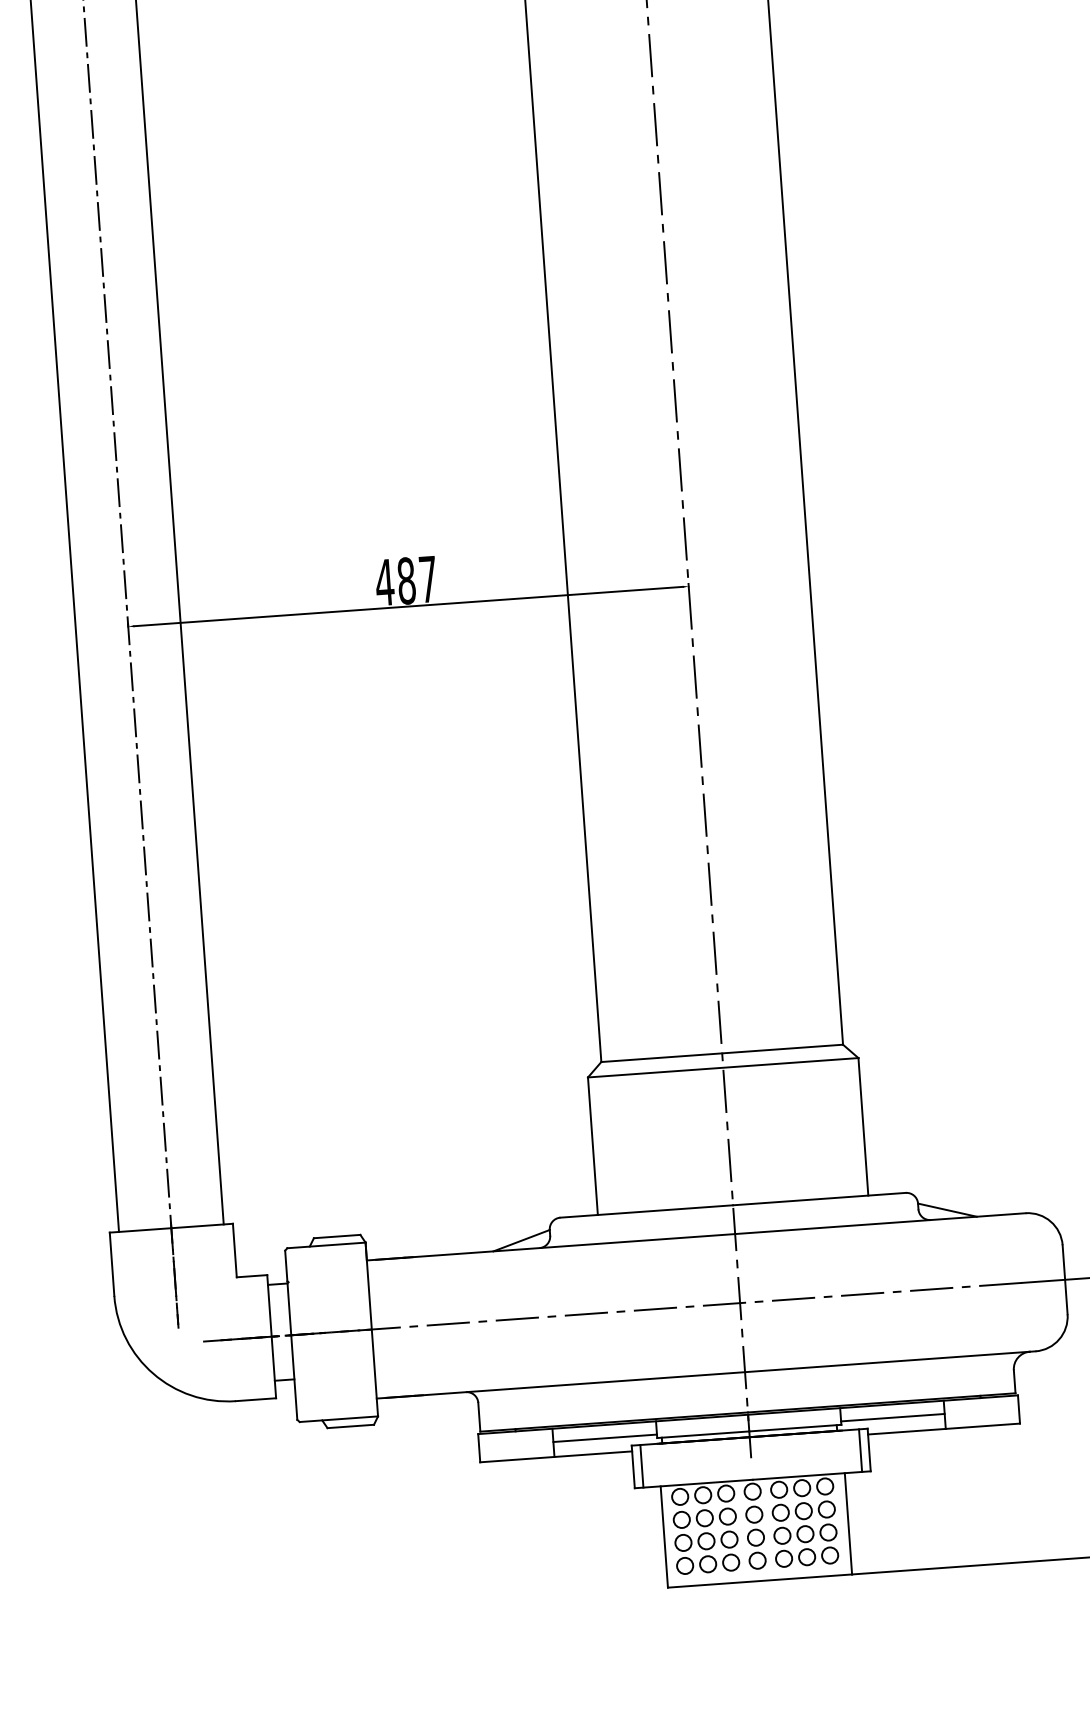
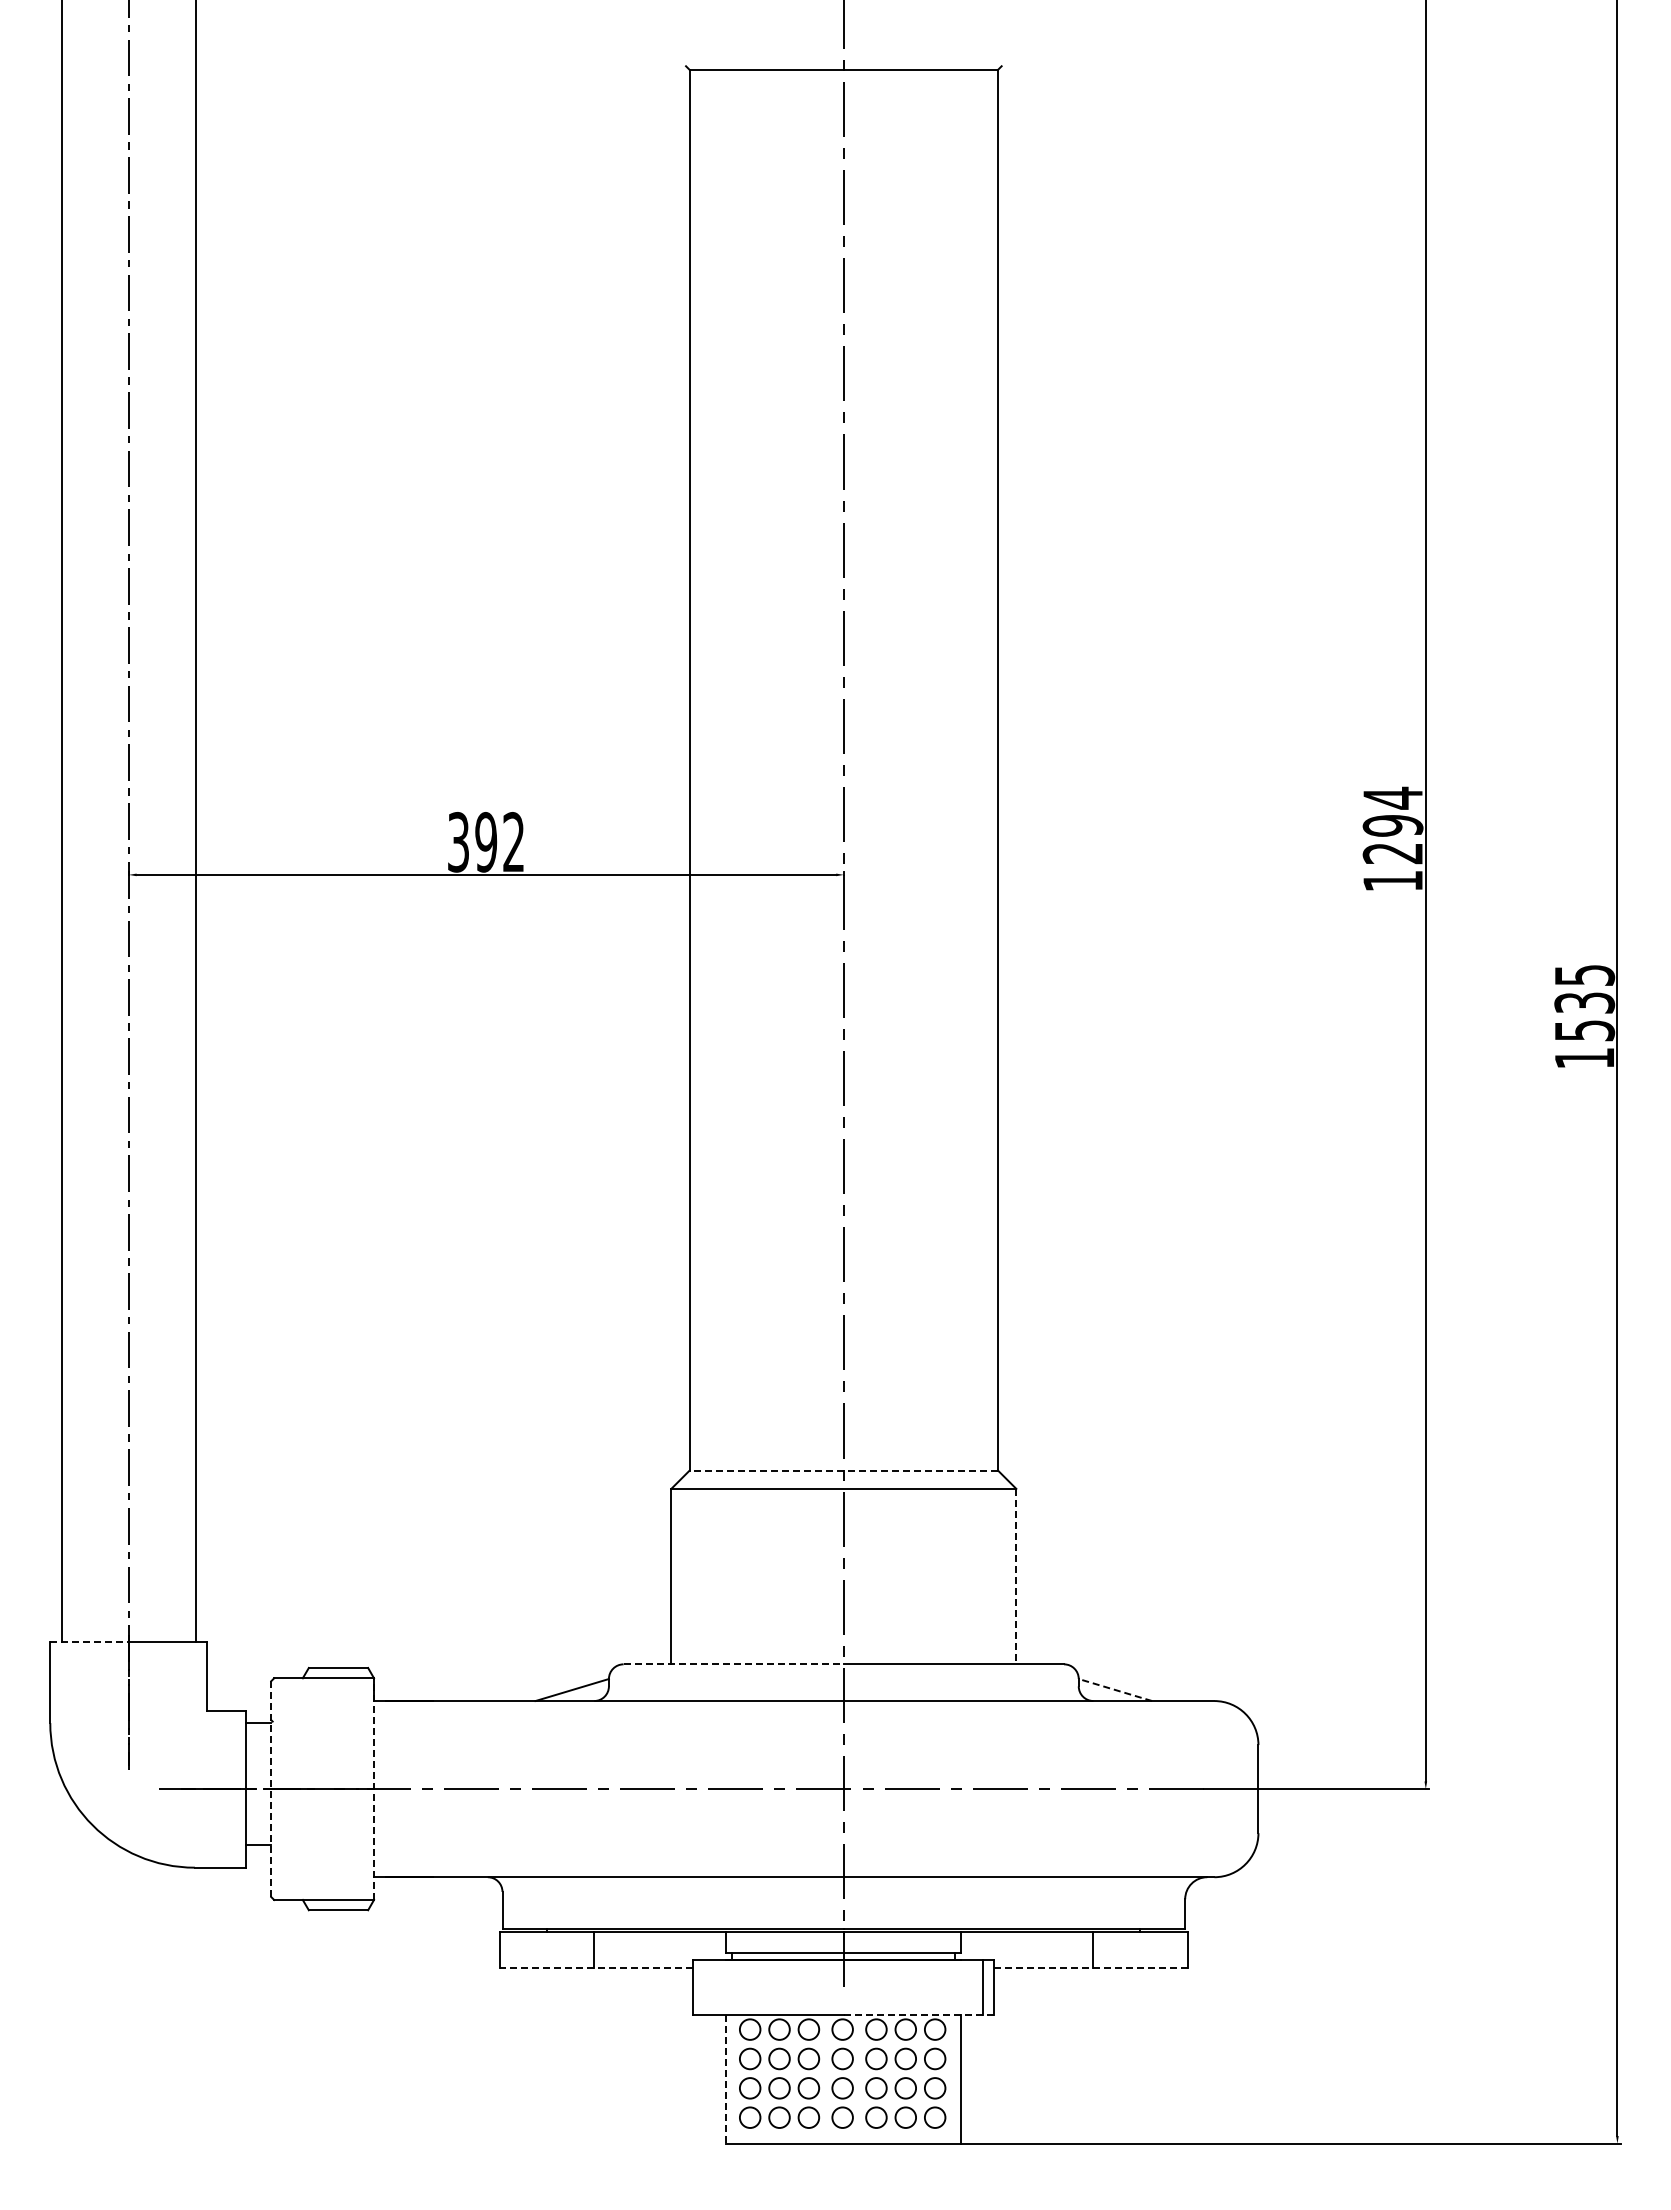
text: (406, 581) -> (485, 842), 487 -> 392
line: (721, 1053) -> (843, 1470), solid -> dashed
line: (863, 1126) -> (1016, 1576), solid -> dashed
line: (946, 1209) -> (1114, 1689), solid -> dashed
line: (647, 1211) -> (734, 1664), solid -> dashed
line: (141, 1230) -> (90, 1642), solid -> dashed
line: (372, 1329) -> (374, 1789), solid -> dashed
line: (291, 1335) -> (271, 1789), solid -> dashed
line: (893, 1417) -> (1027, 1948), removed
line: (944, 1429) -> (1091, 1967), solid -> dashed
line: (605, 1438) -> (660, 1948), removed
line: (556, 1456) -> (596, 1967), solid -> dashed
line: (642, 1466) -> (704, 1987), removed
line: (811, 1475) -> (918, 2014), solid -> dashed
line: (664, 1537) -> (726, 2079), solid -> dashed

